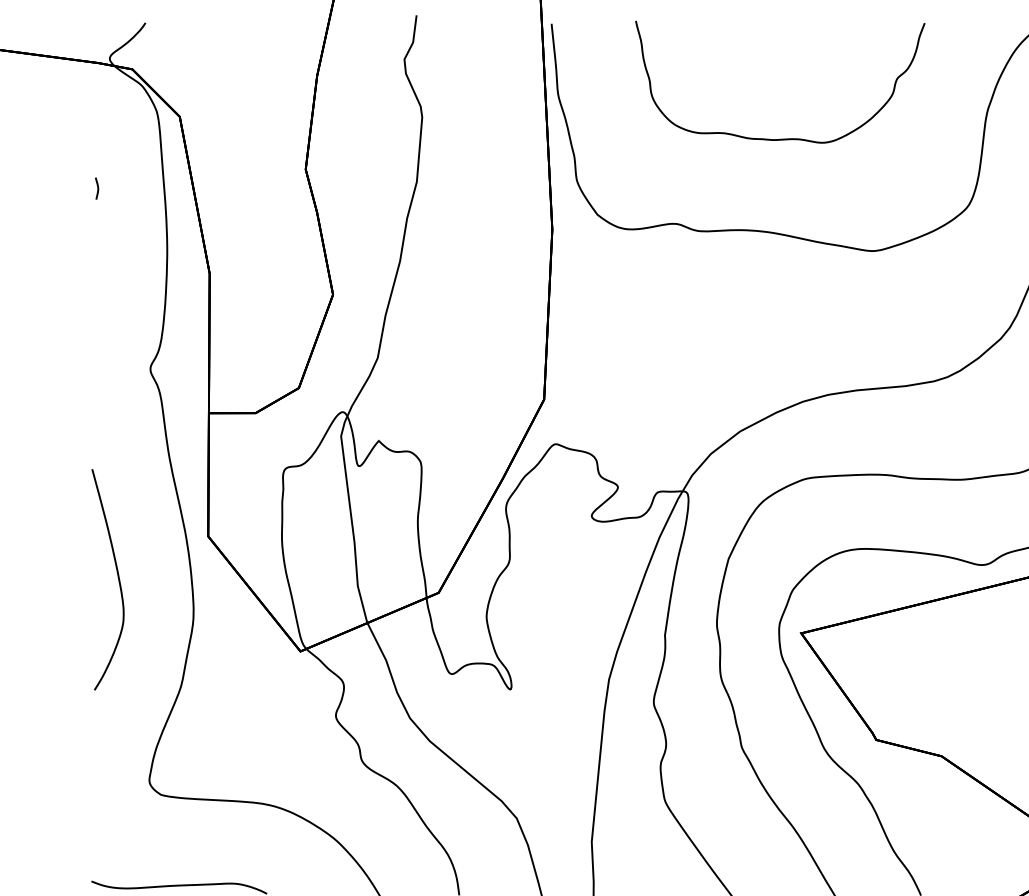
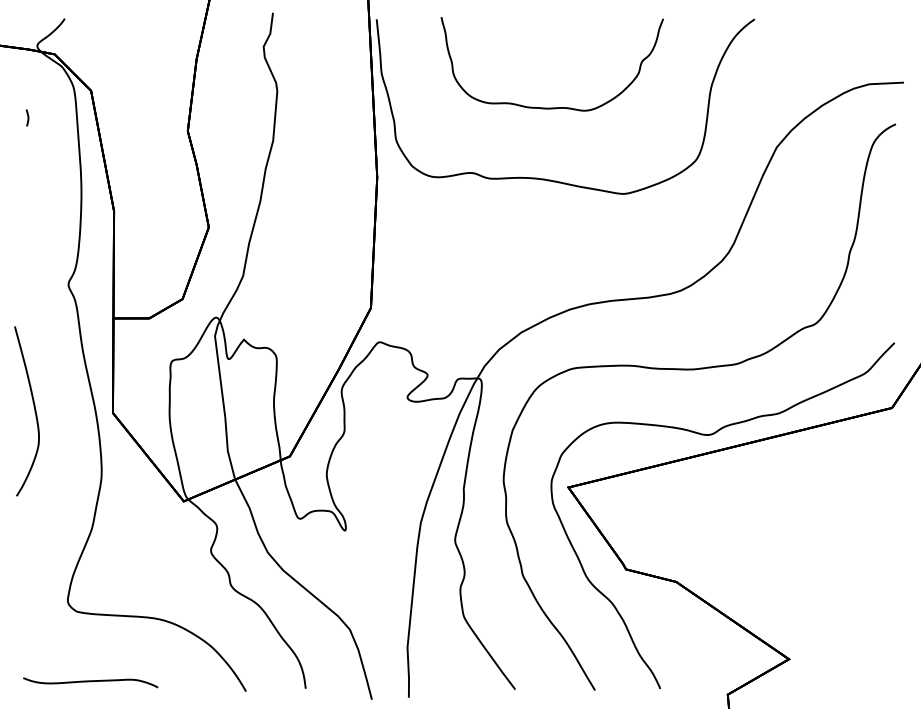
curve: (96, 188) -> (27, 117), moved
curve: (117, 579) -> (34, 411), moved

